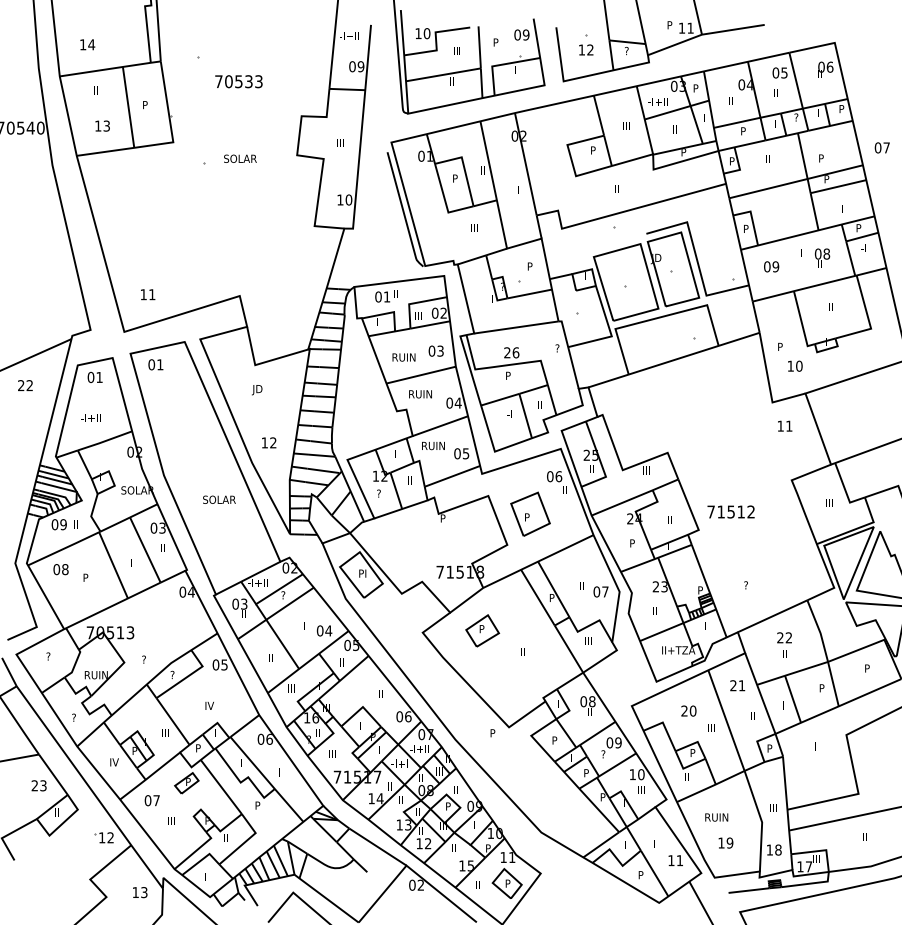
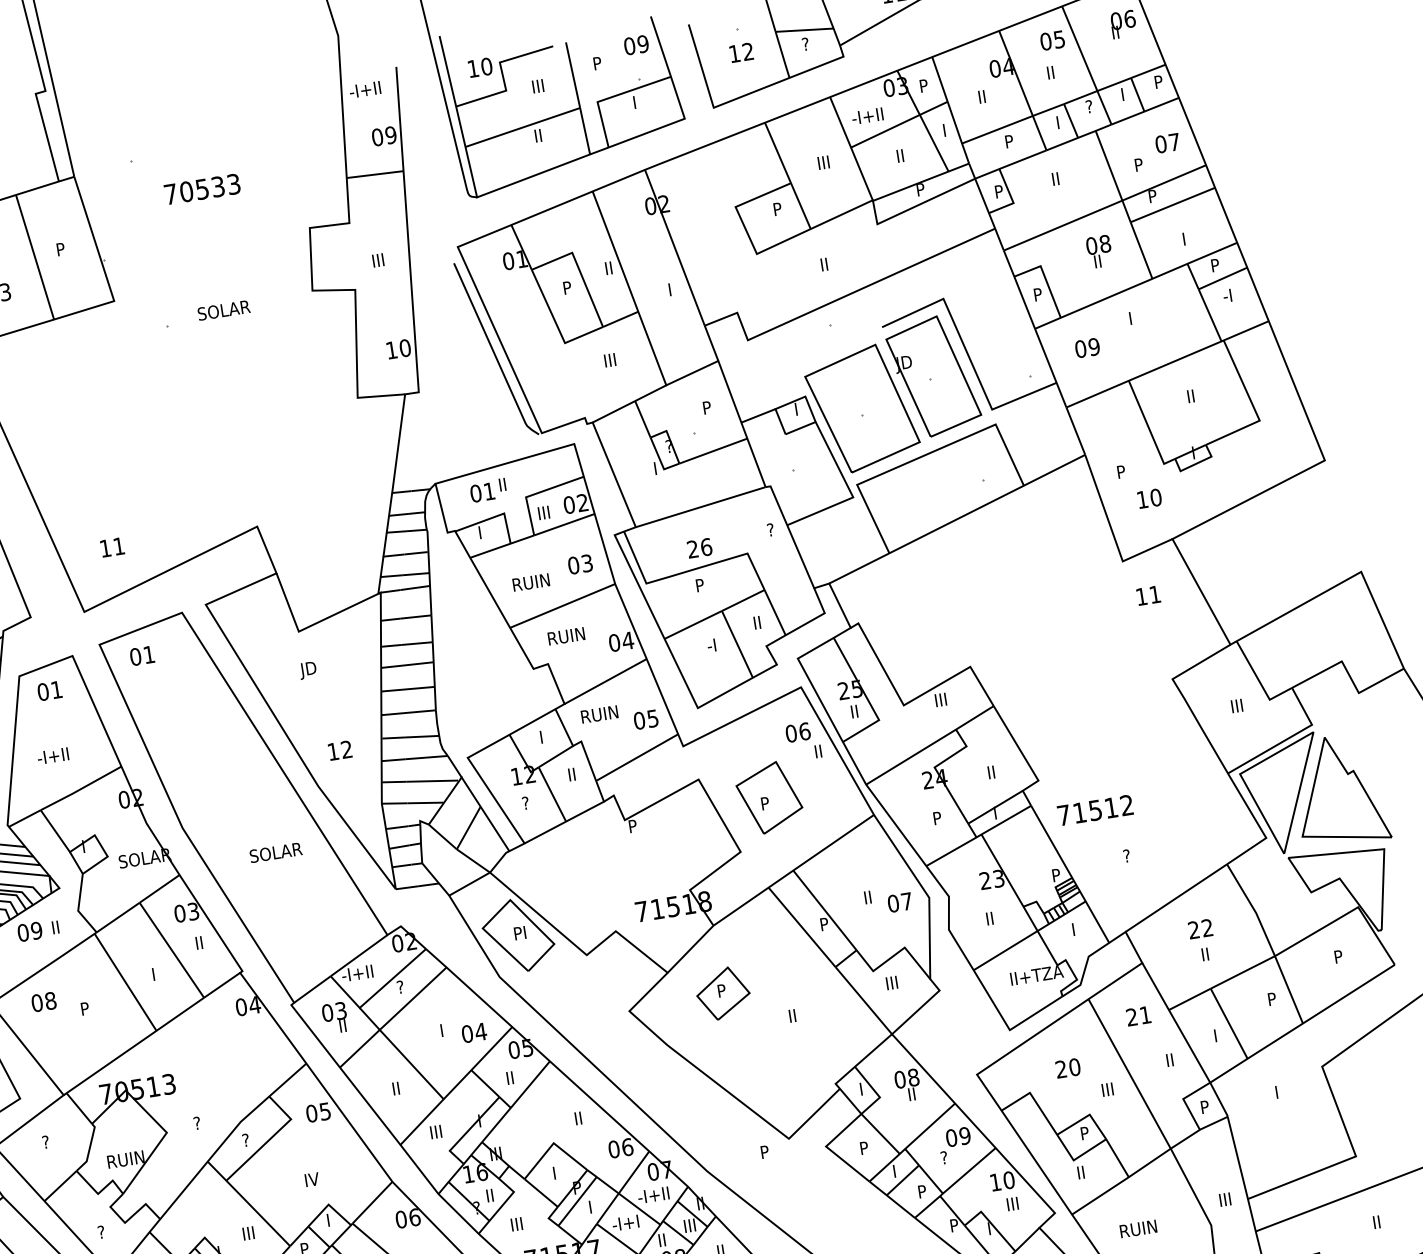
text: (881, 147) -> (1166, 142), moved
text: (822, 257) -> (1099, 250), moved
text: (730, 511) -> (1094, 809), moved

